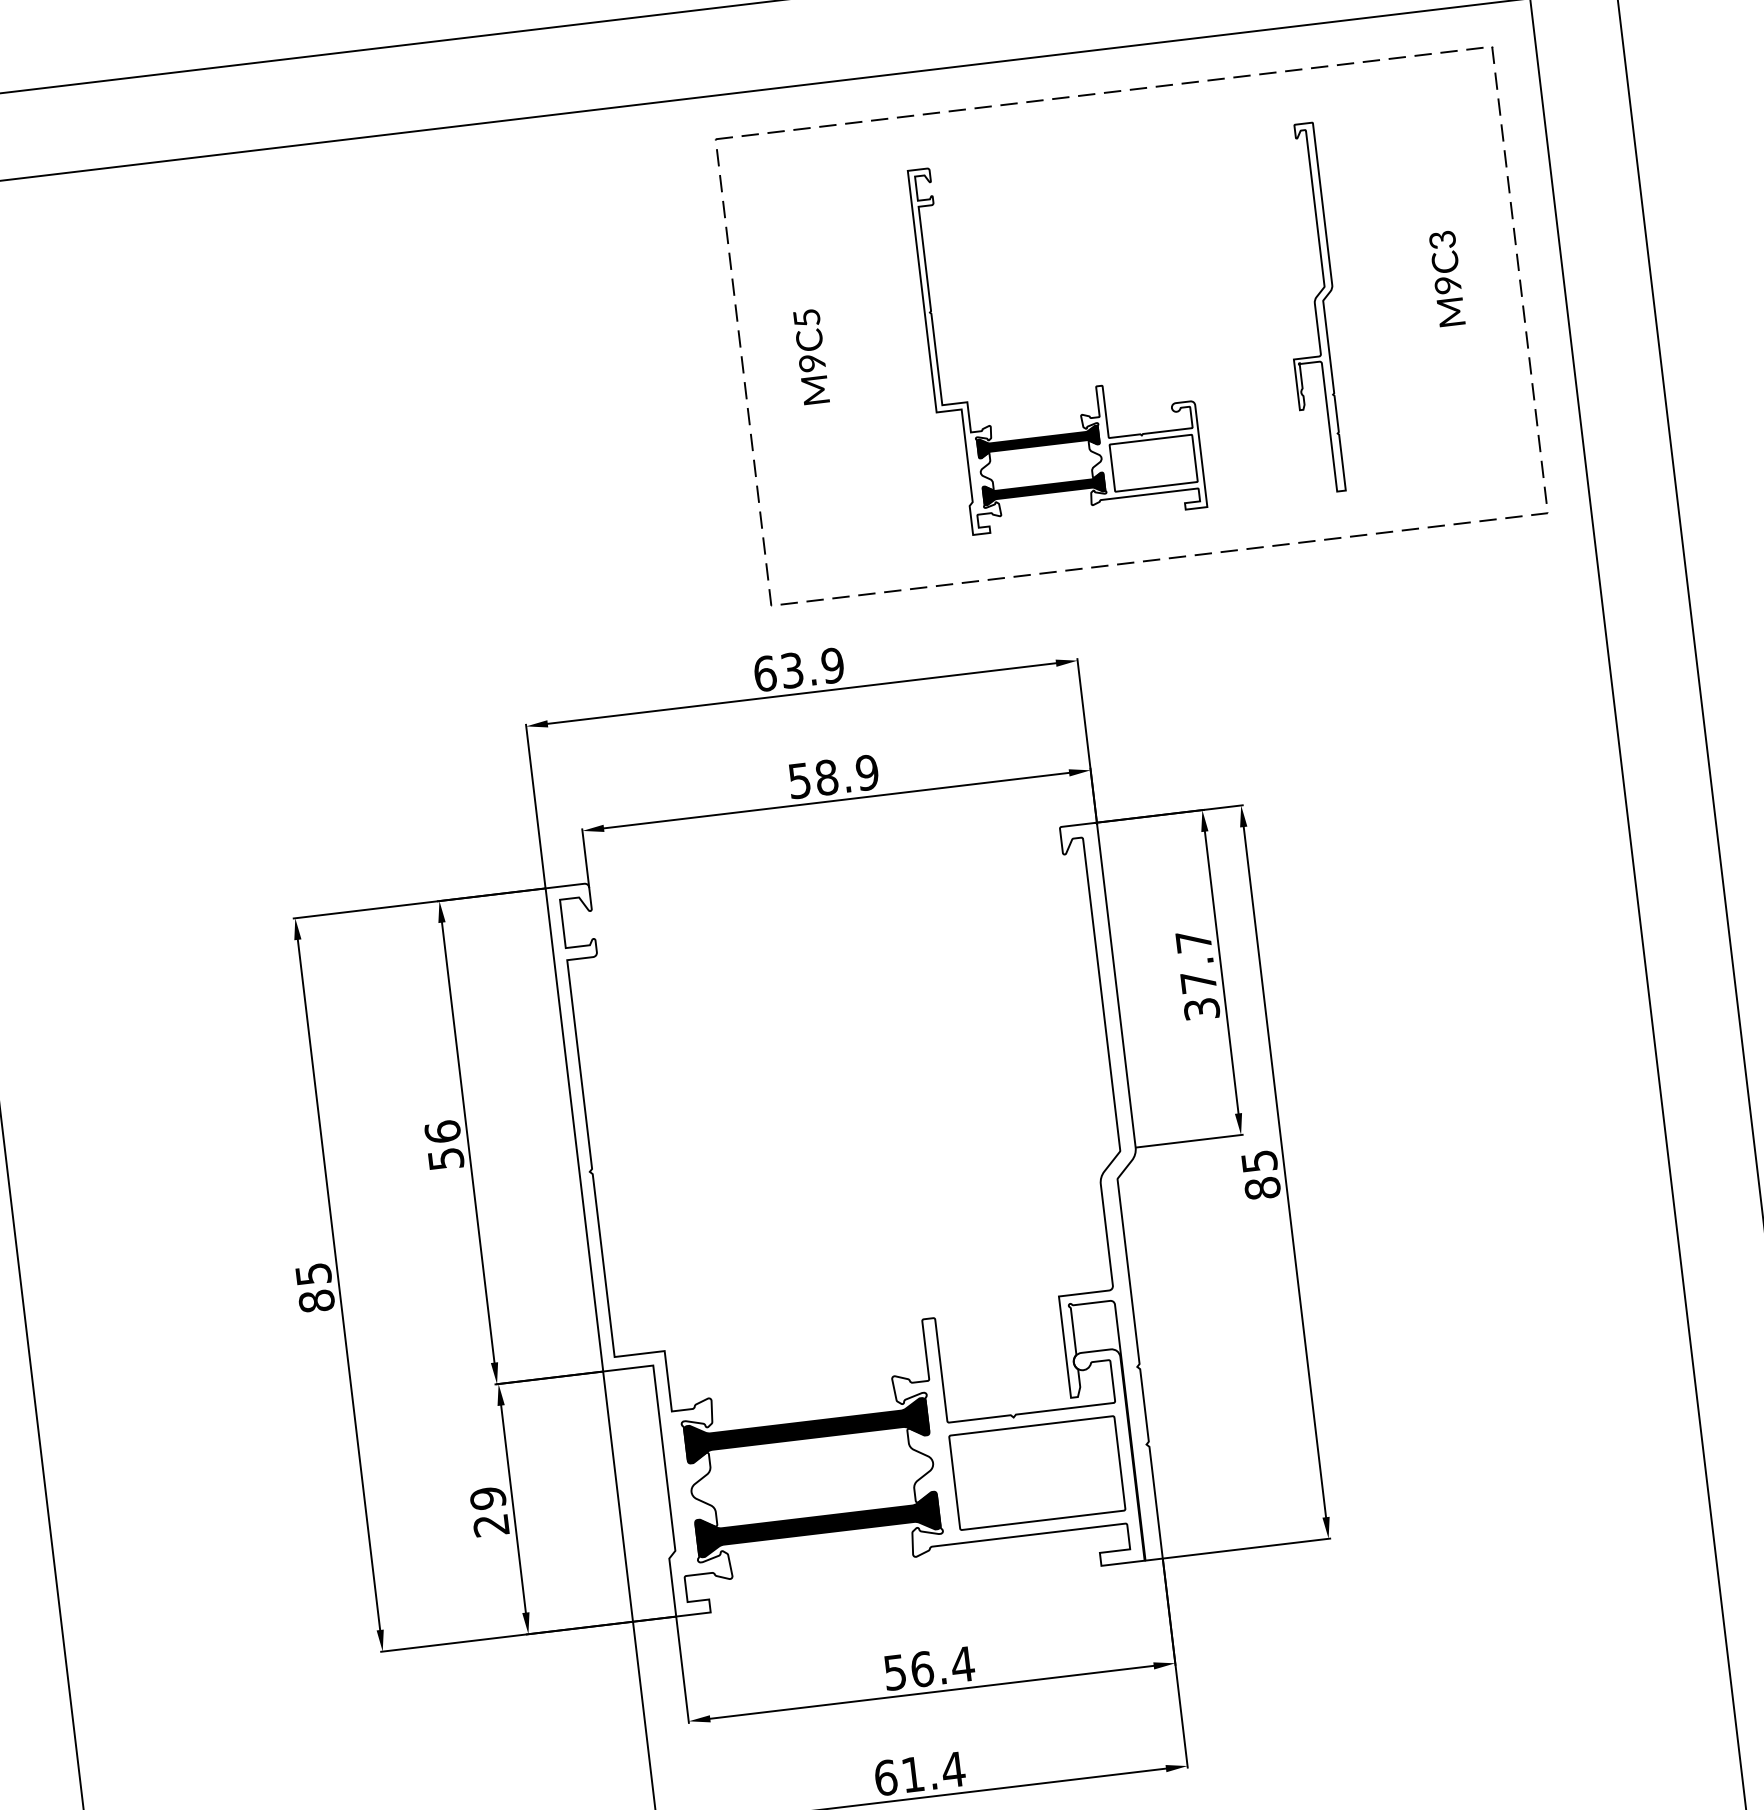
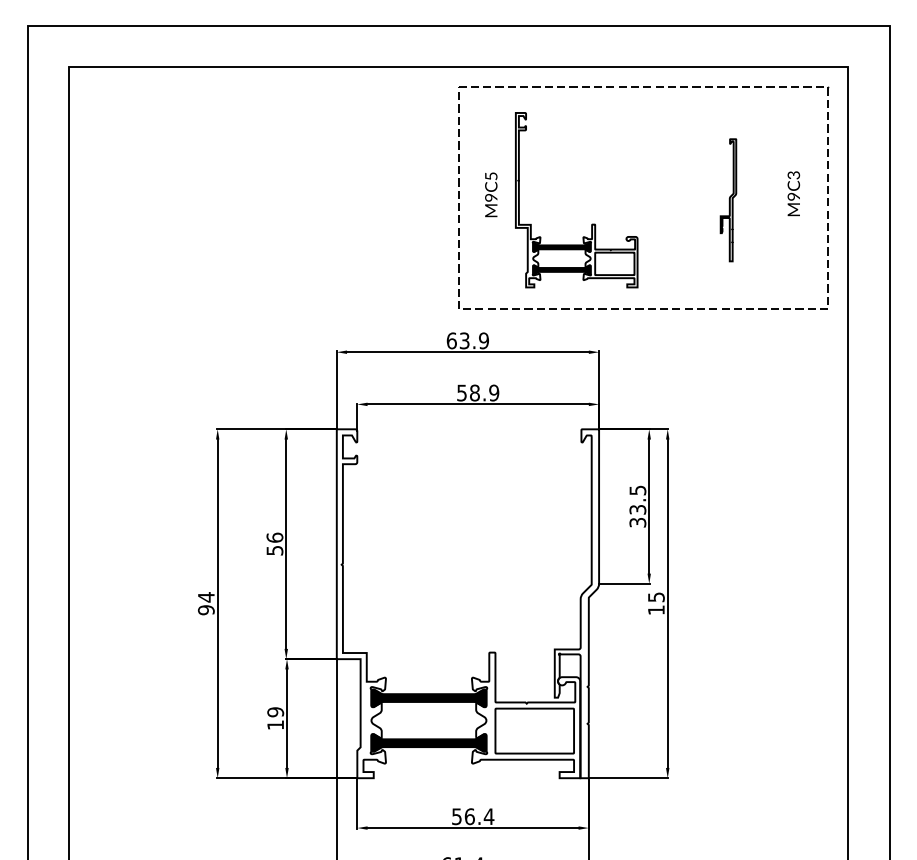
part: (1311, 309) -> (728, 200), size x0.7
part: (1096, 383) -> (592, 223), moved
text: (1195, 960) -> (637, 499), 37.7 -> 33.5
text: (1262, 1189) -> (656, 610), 85 -> 15
text: (315, 1287) -> (206, 603), 85 -> 94
text: (491, 1526) -> (275, 725), 29 -> 19

